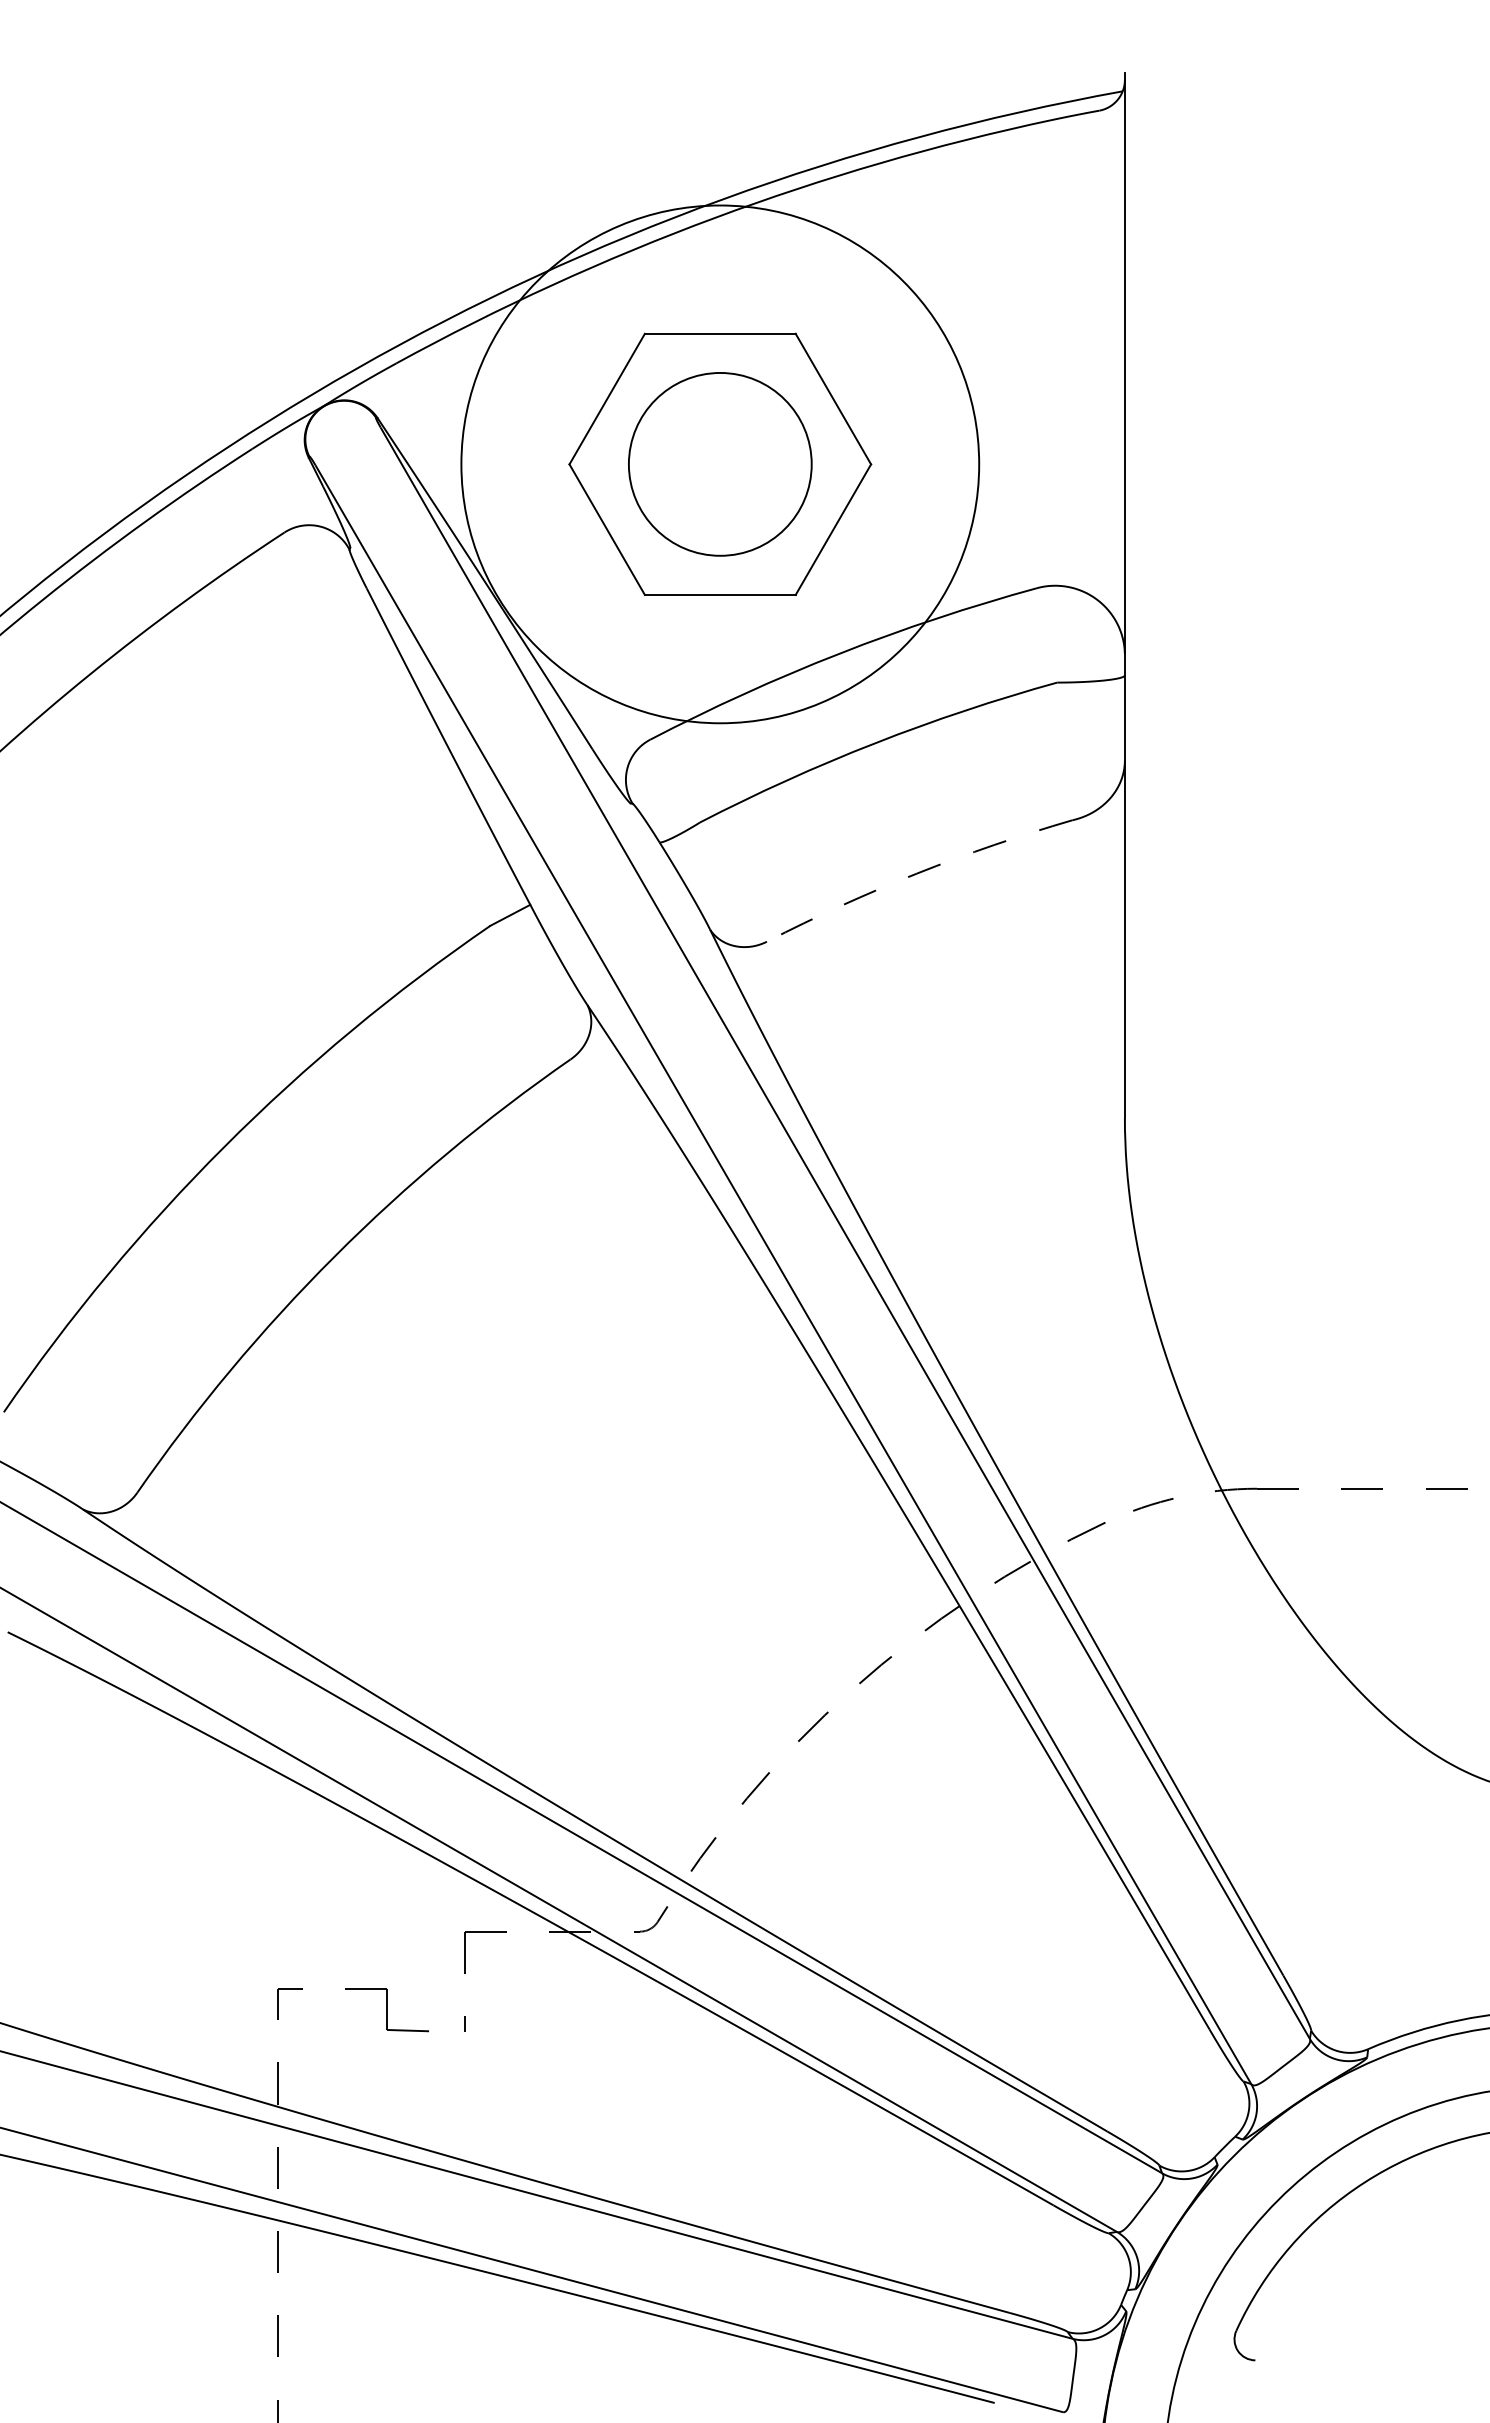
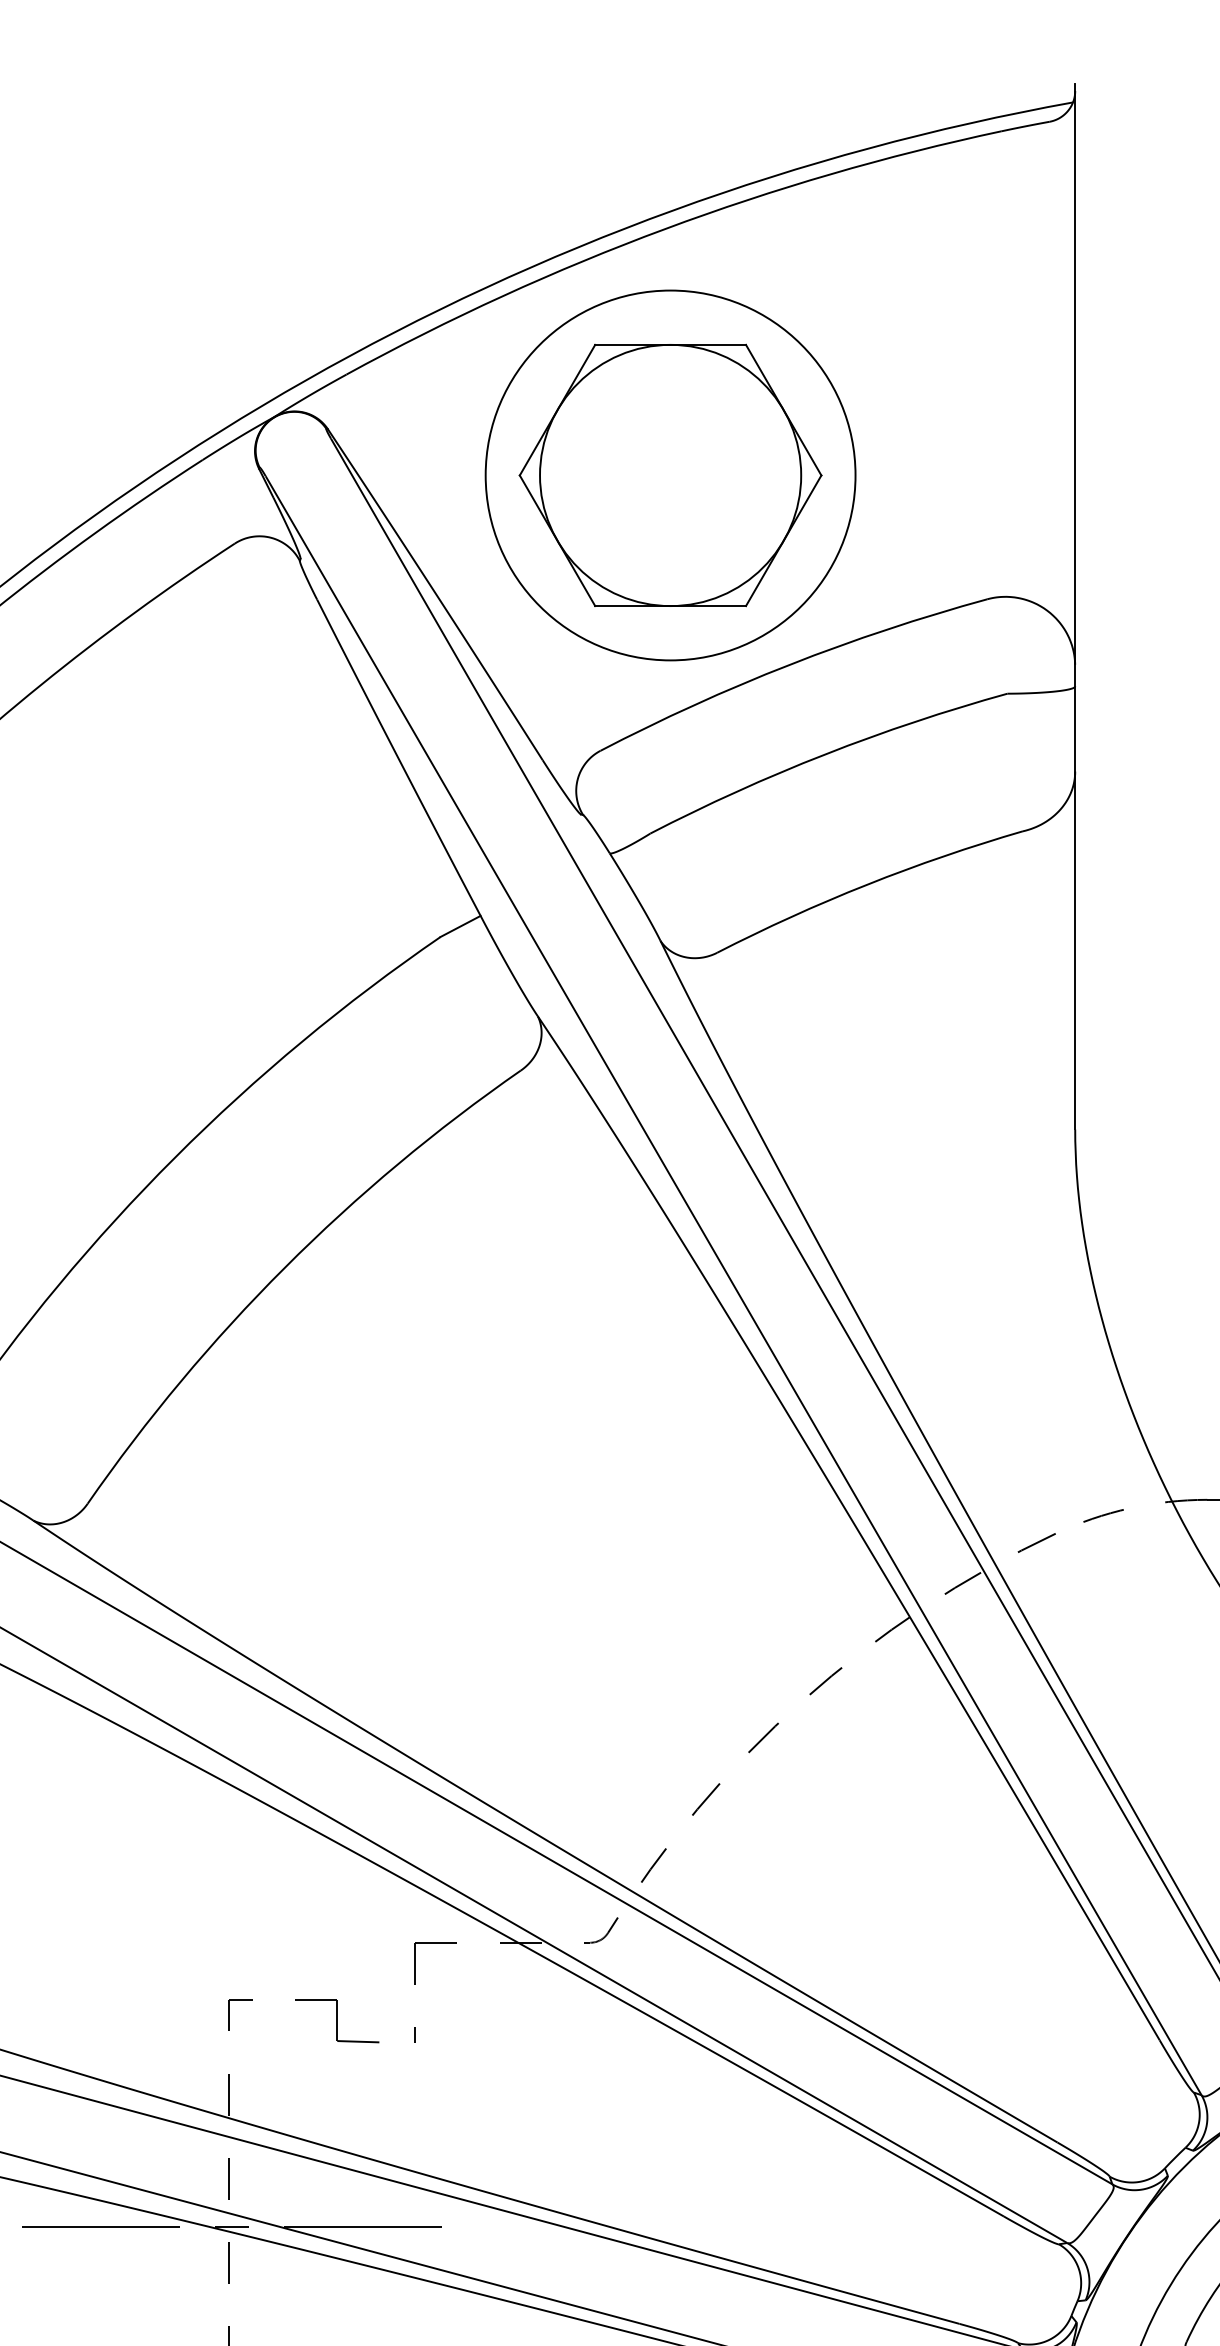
circle: (719, 463) -> (669, 474), size x1.43
circle: (720, 464) -> (670, 475), size x0.71
arc: (916, 873) -> (866, 884), dashed -> solid
line: (277, 2215) -> (227, 2226), added

